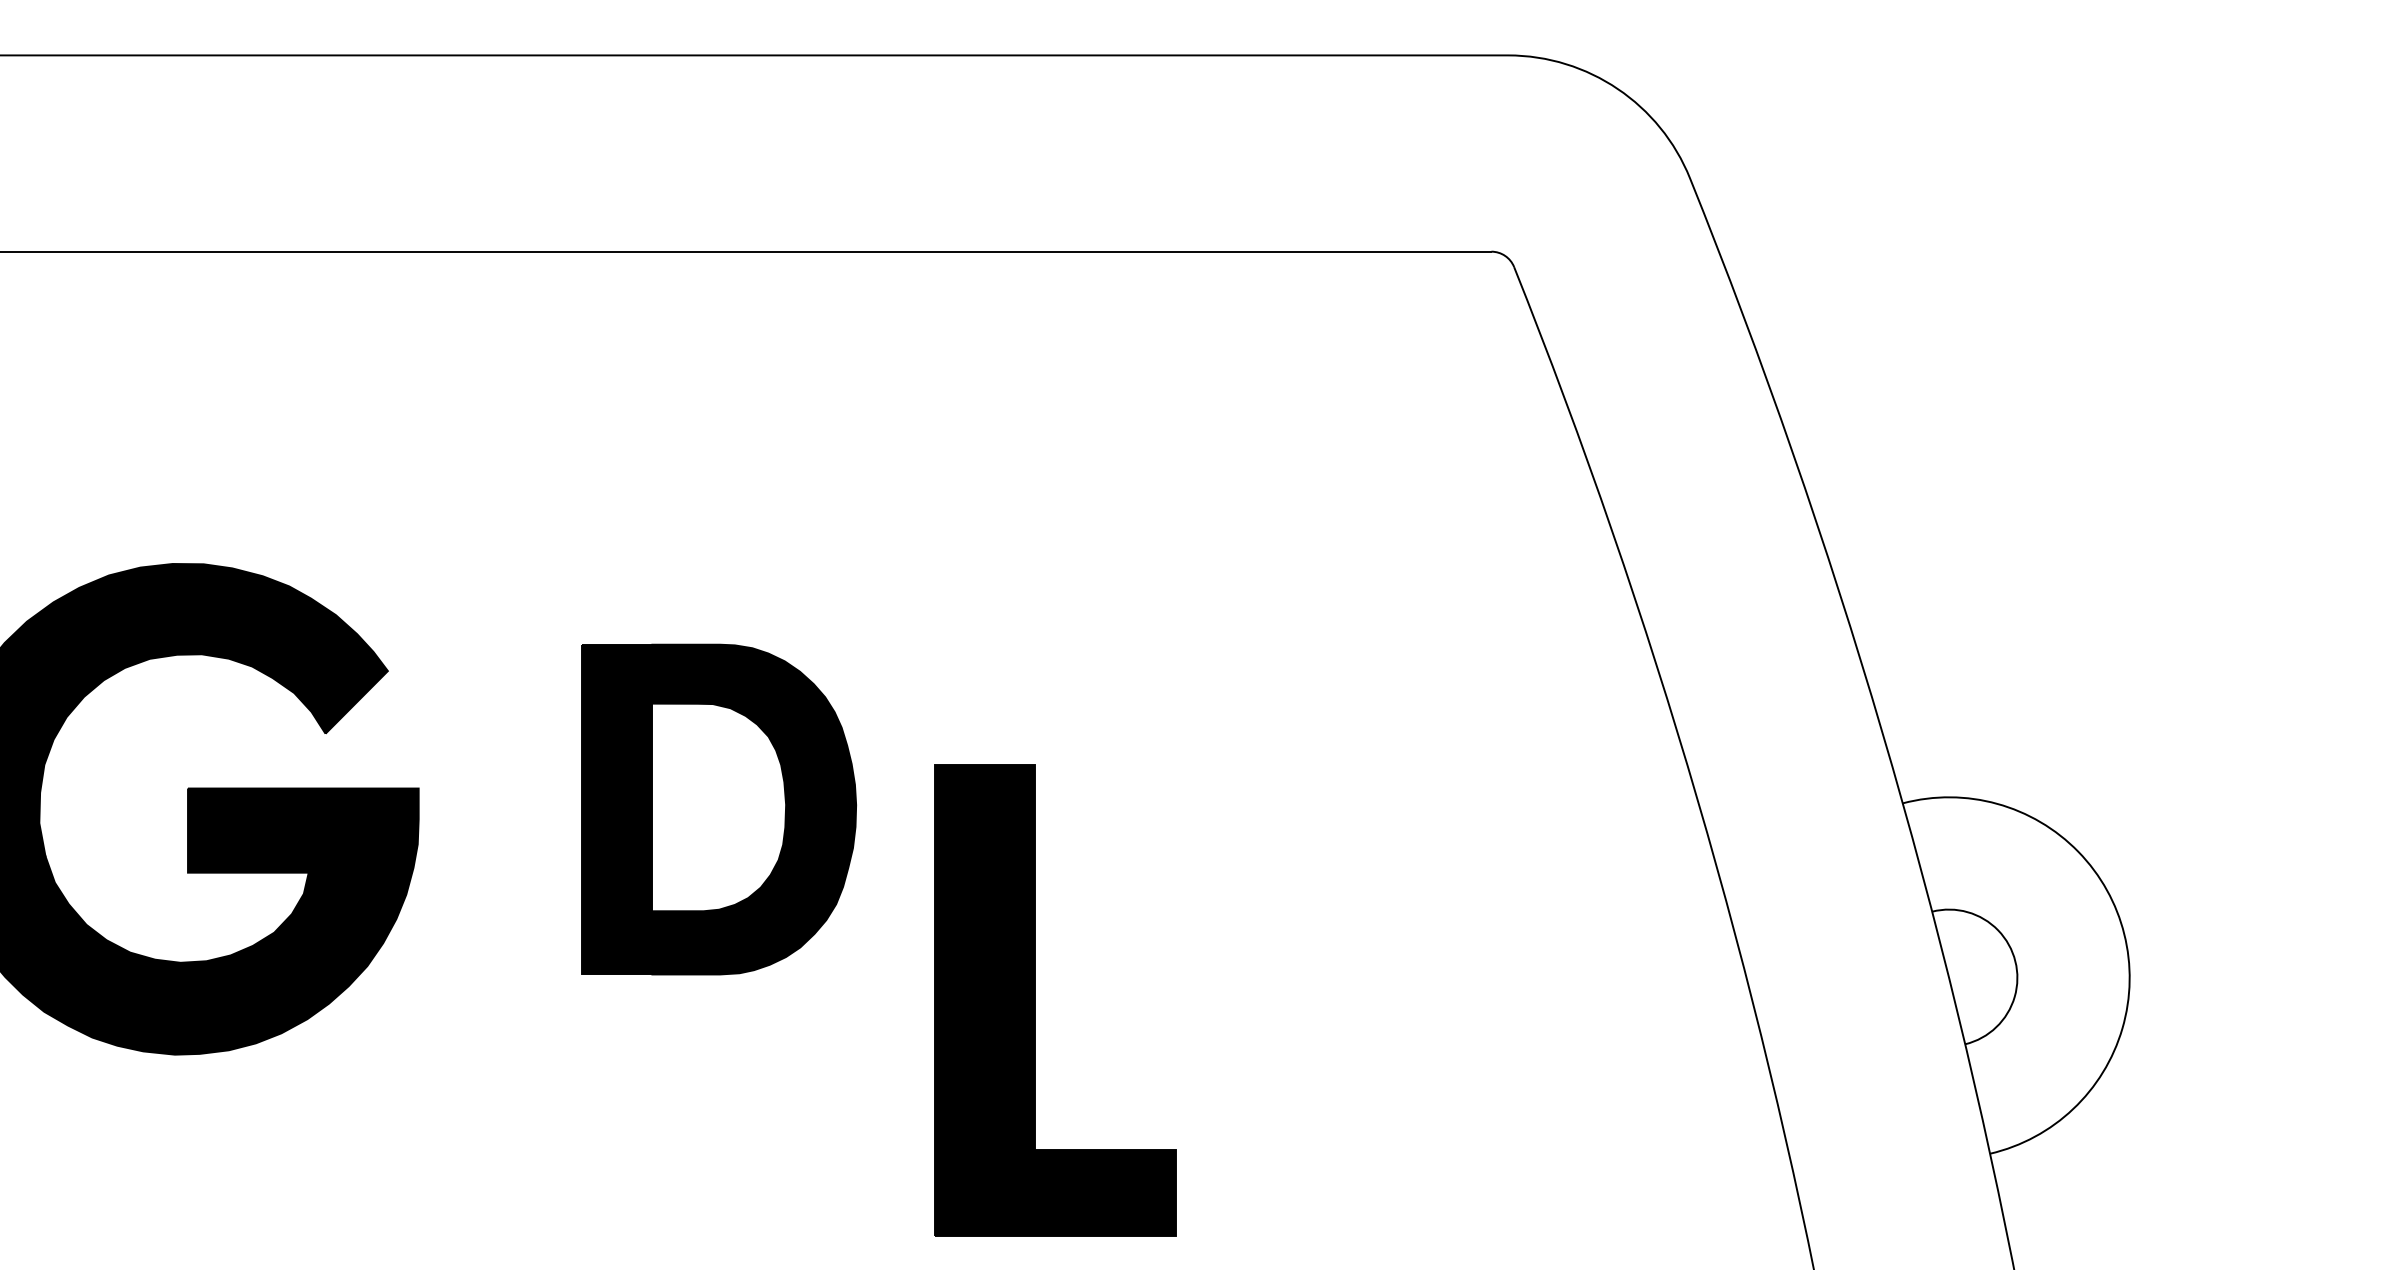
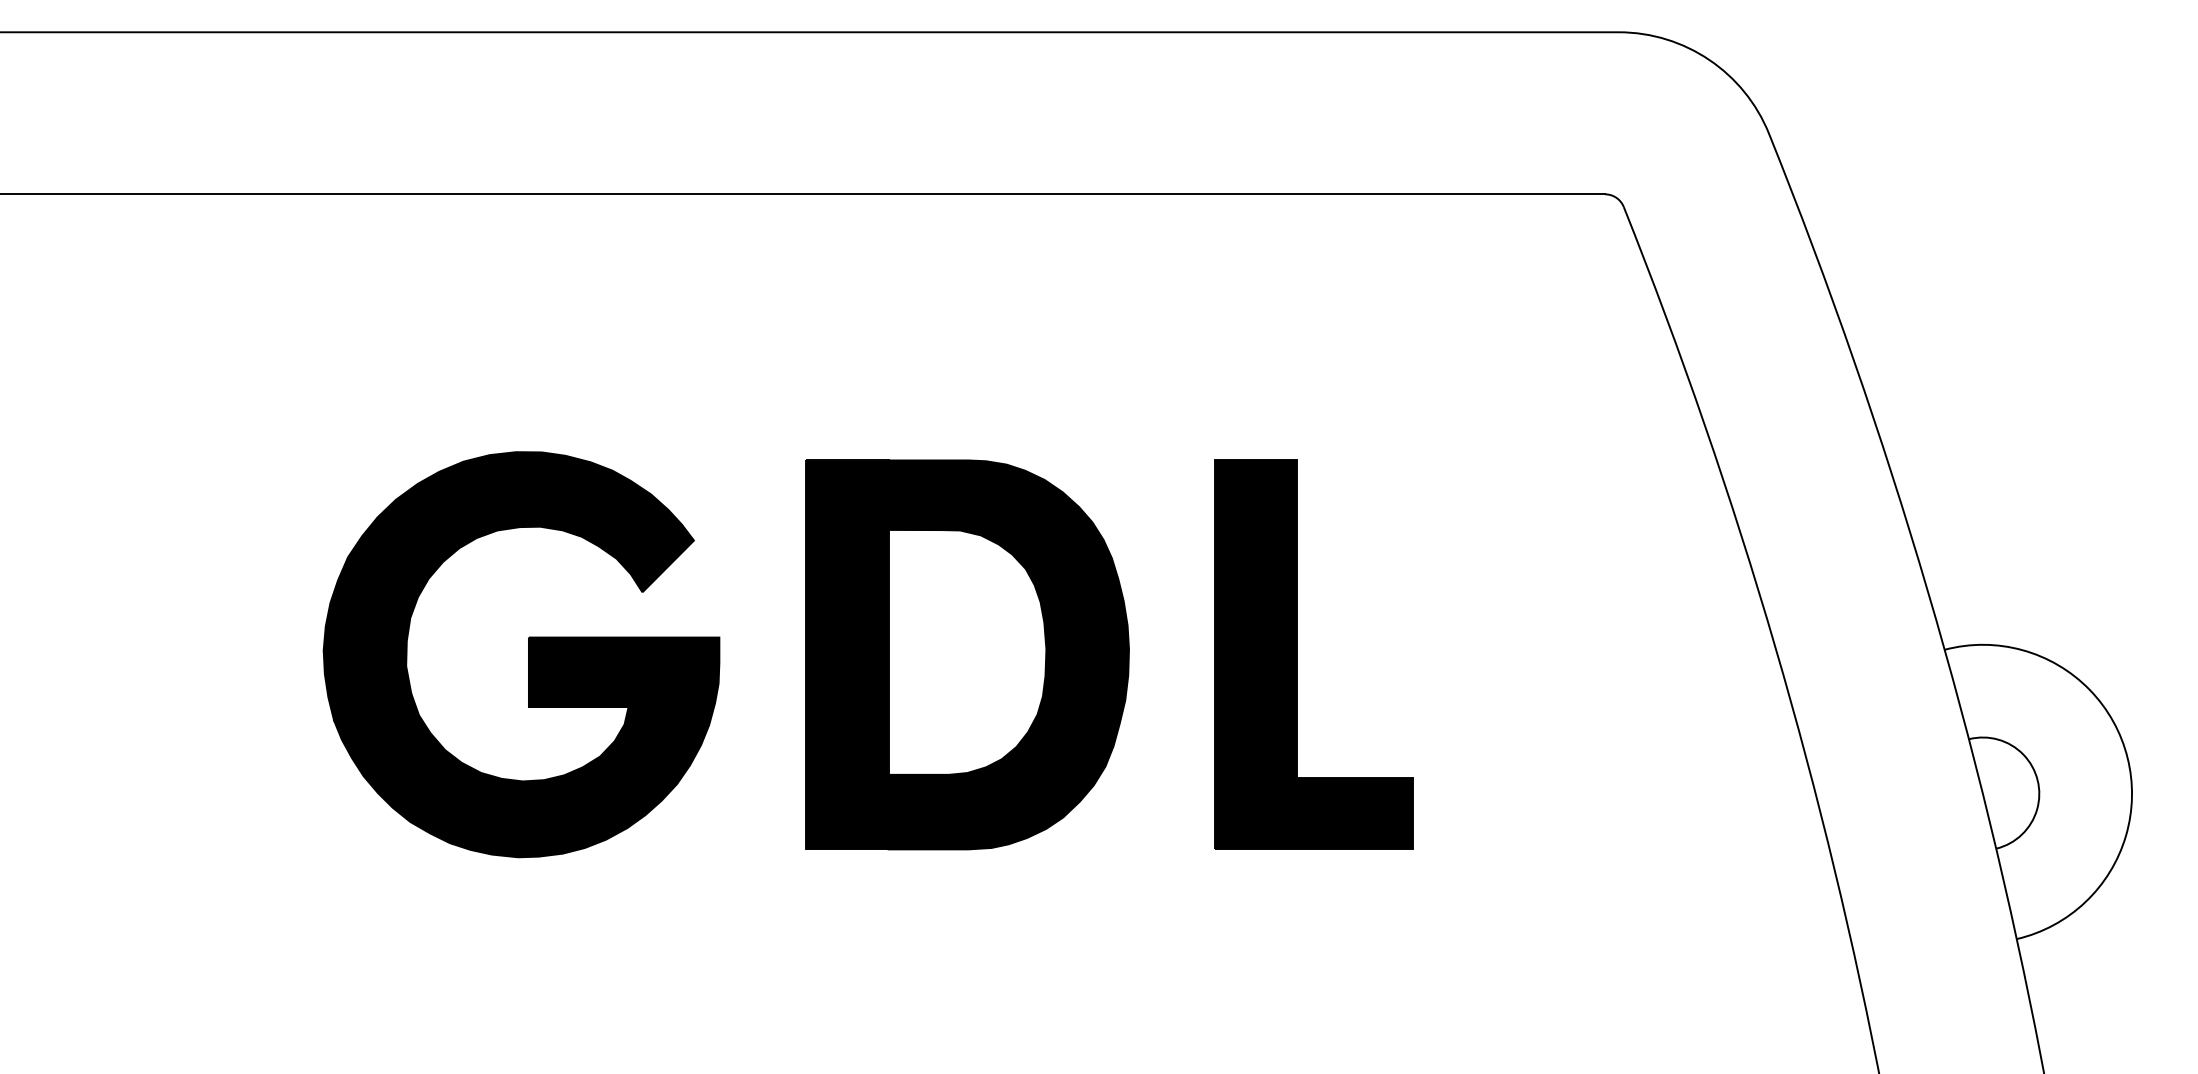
part: (719, 809) -> (967, 654), size x1.43
part: (1035, 1000) -> (1297, 654), moved

